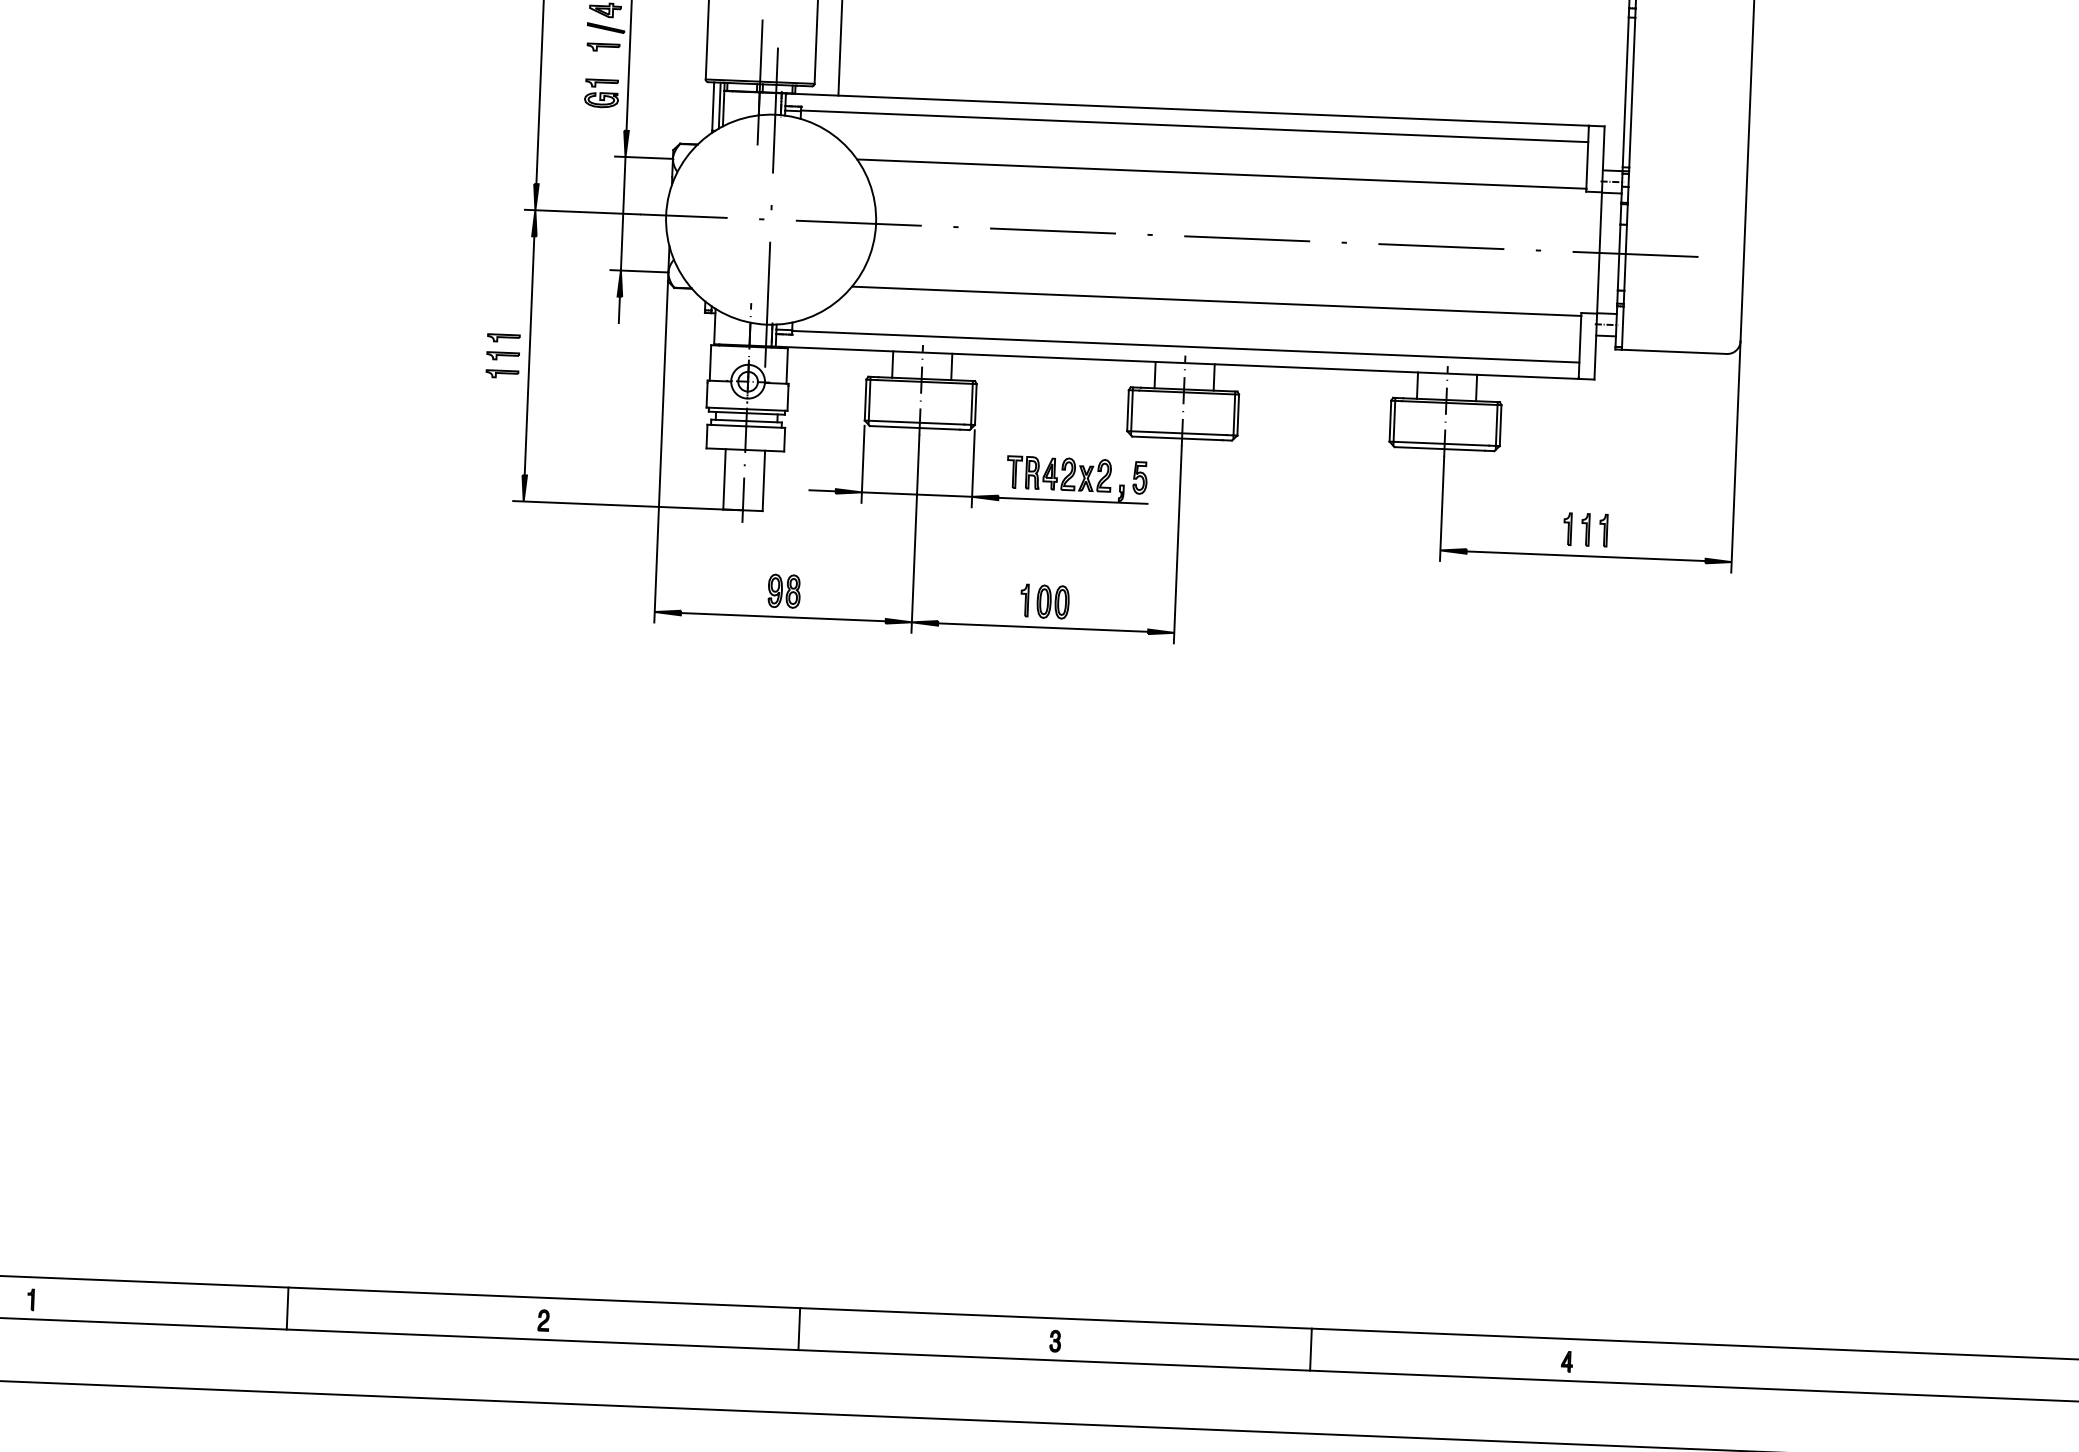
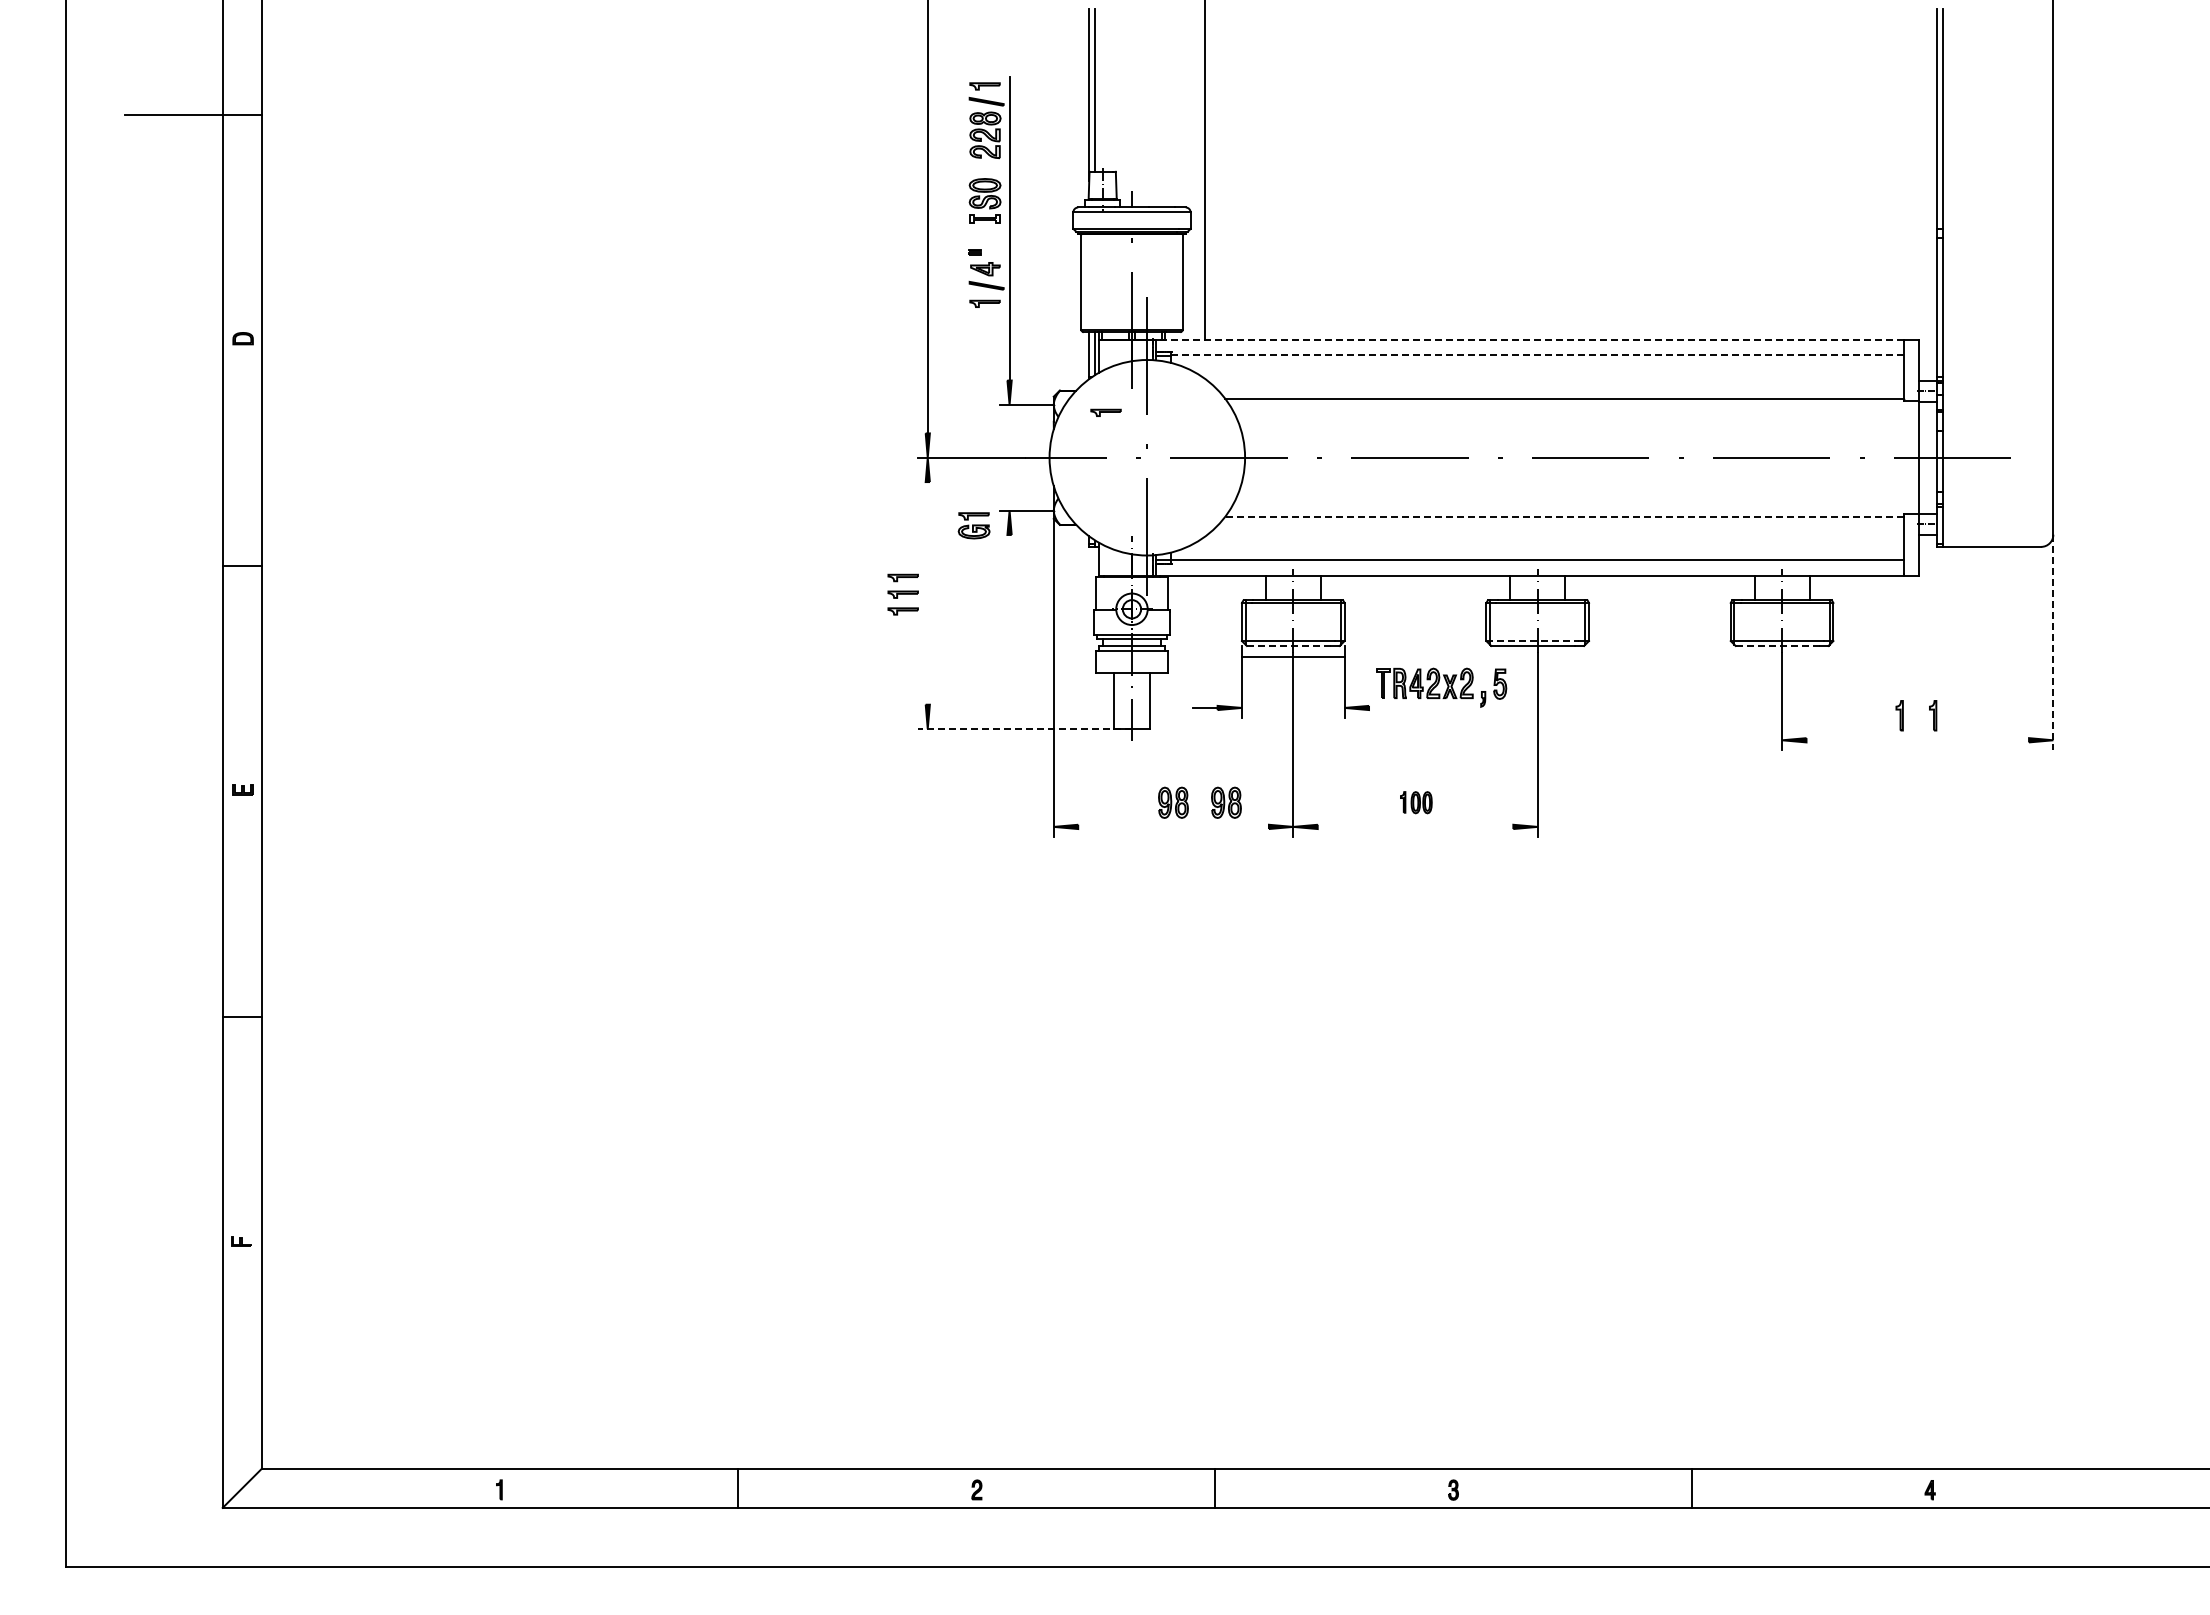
part: (601, 93) -> (973, 525), moved
line: (1187, 109) -> (1530, 339), solid -> dashed
line: (1194, 126) -> (1537, 355), solid -> dashed
part: (728, 169) -> (1105, 412), added
line: (623, 213) -> (1009, 457), removed
line: (1216, 301) -> (1564, 517), solid -> dashed
line: (619, 310) -> (1009, 547), removed
line: (529, 355) -> (927, 593), removed
line: (915, 427) -> (1289, 645), solid -> dashed
line: (1177, 433) -> (1533, 641), solid -> dashed
line: (1440, 448) -> (1778, 645), solid -> dashed
line: (1736, 457) -> (2053, 642), solid -> dashed
line: (916, 494) -> (1292, 656), moved
line: (1072, 500) -> (1438, 707), removed
line: (627, 506) -> (1024, 729), solid -> dashed
part: (1585, 529) -> (1916, 715), removed
line: (1585, 556) -> (1917, 740), removed
part: (841, 593) -> (1226, 802), added
part: (1045, 601) -> (1416, 802), size x0.7
line: (783, 616) -> (1173, 826), removed
line: (1043, 627) -> (1415, 826), removed

